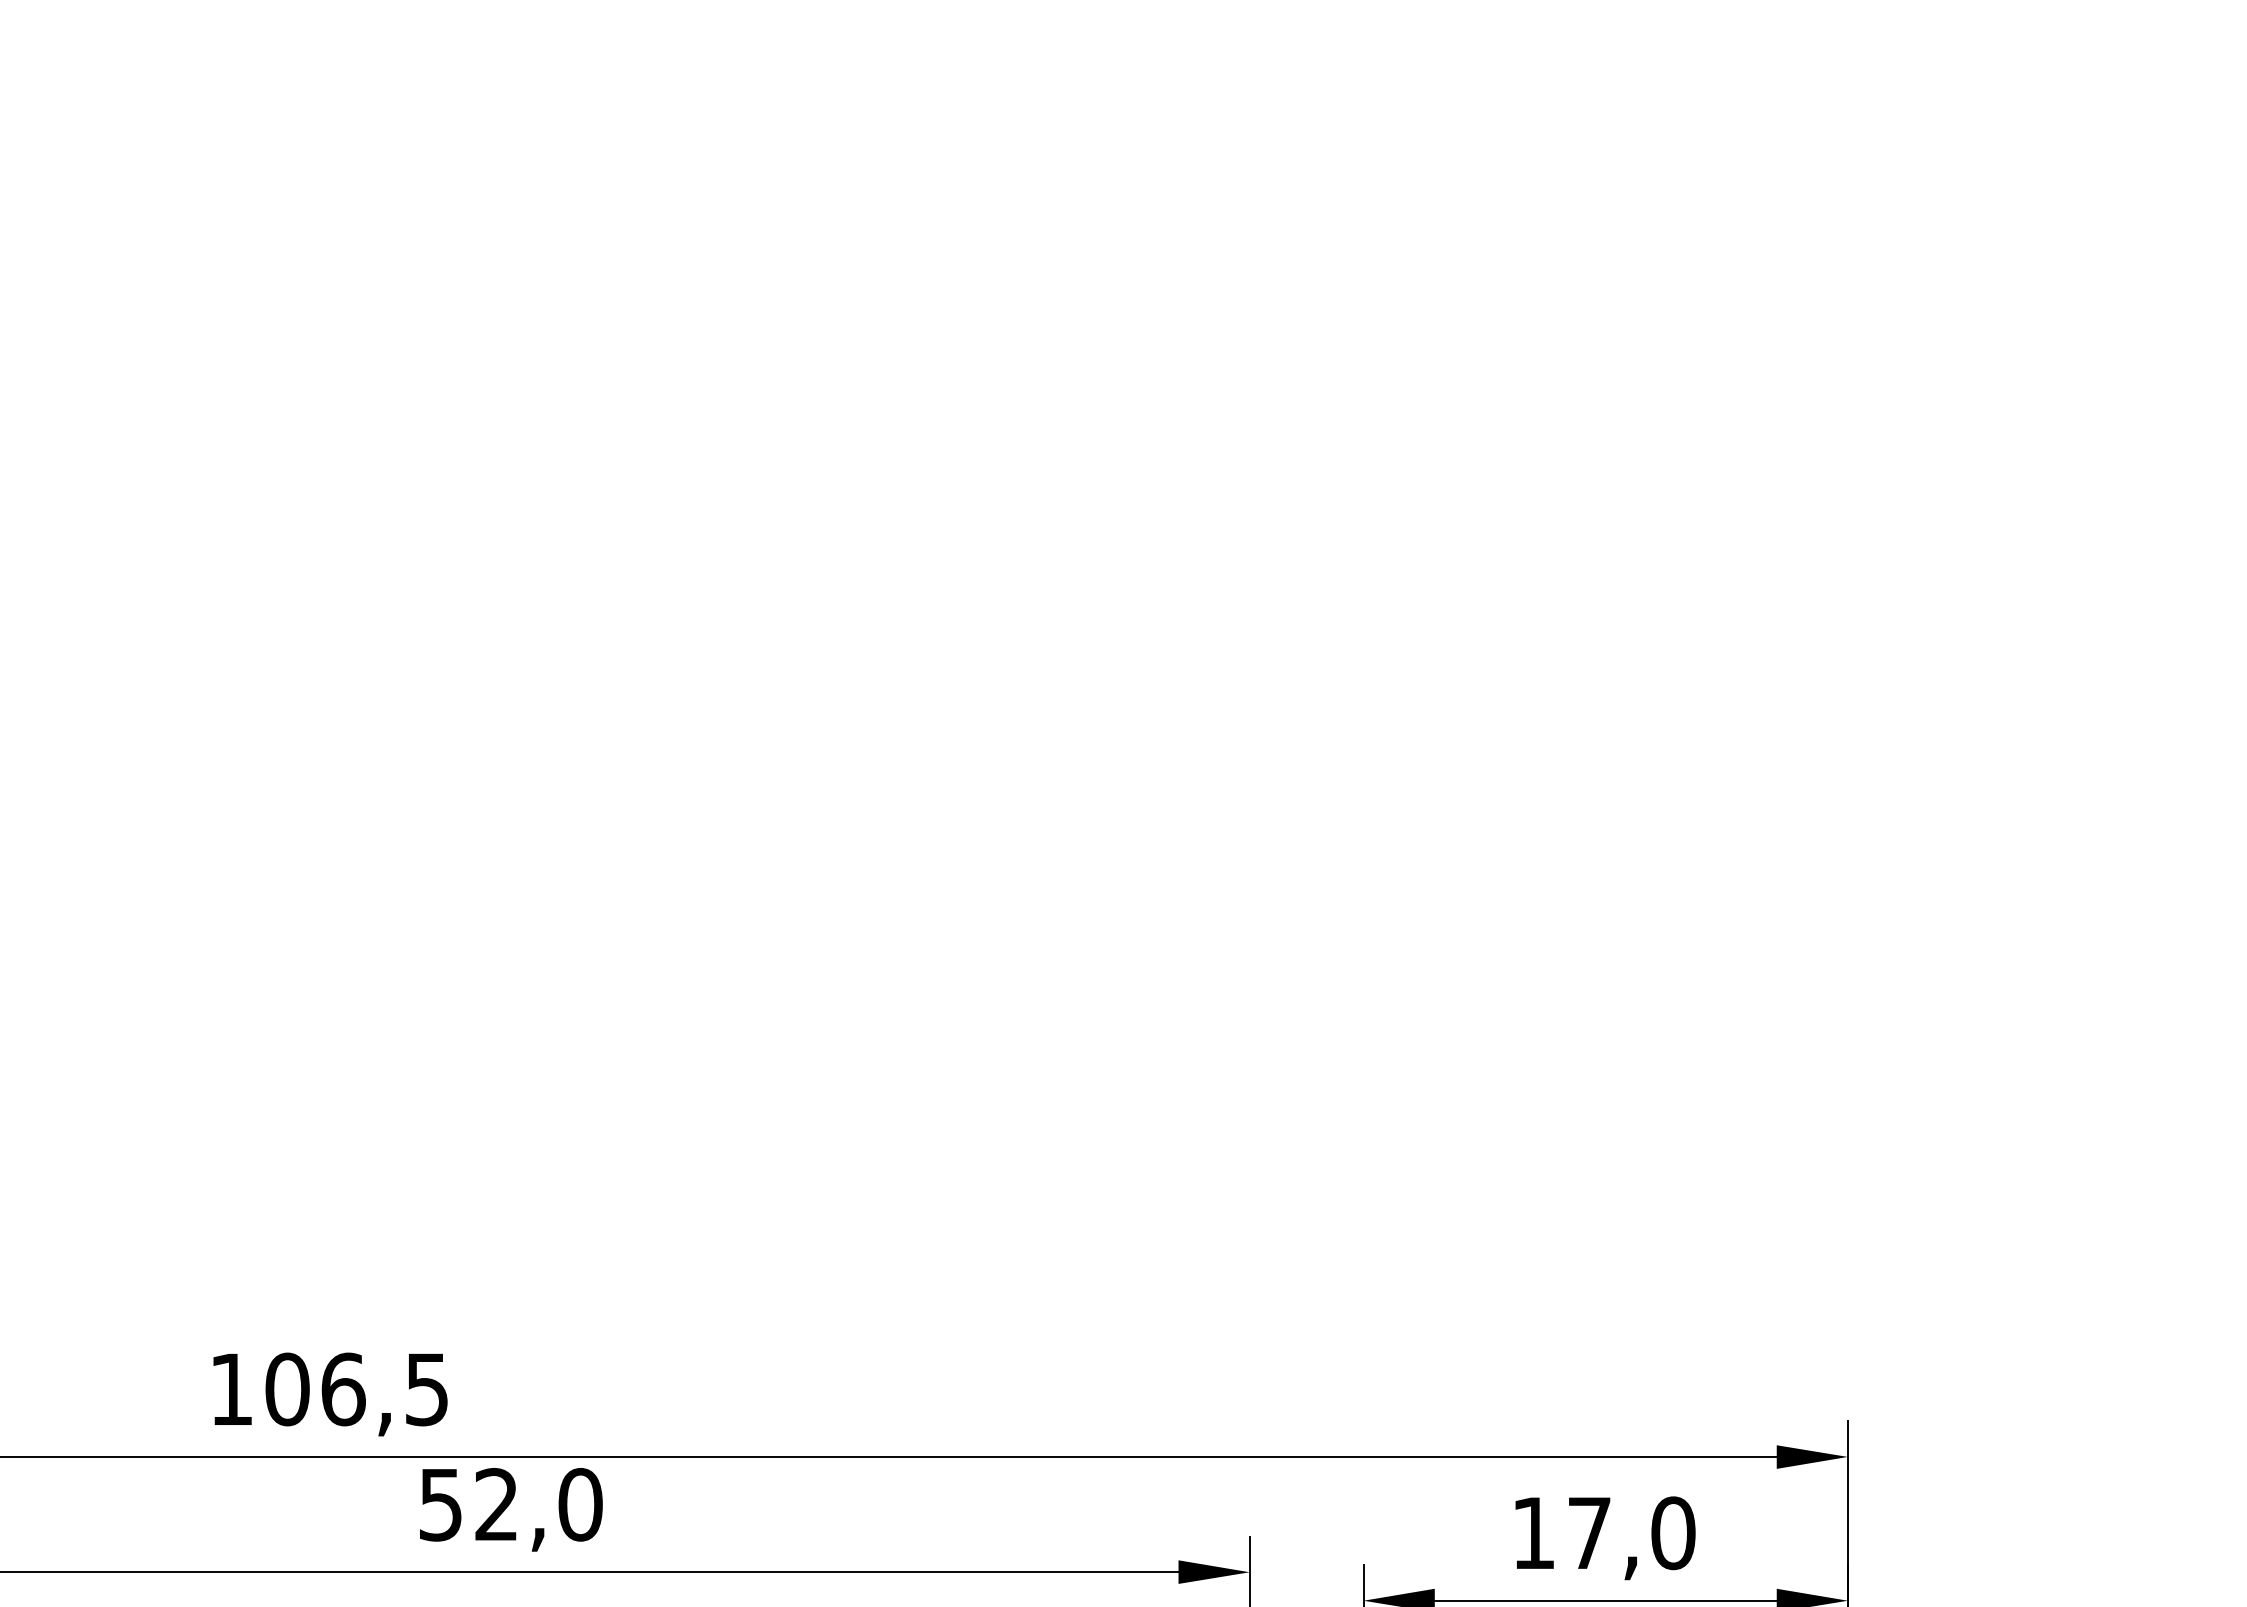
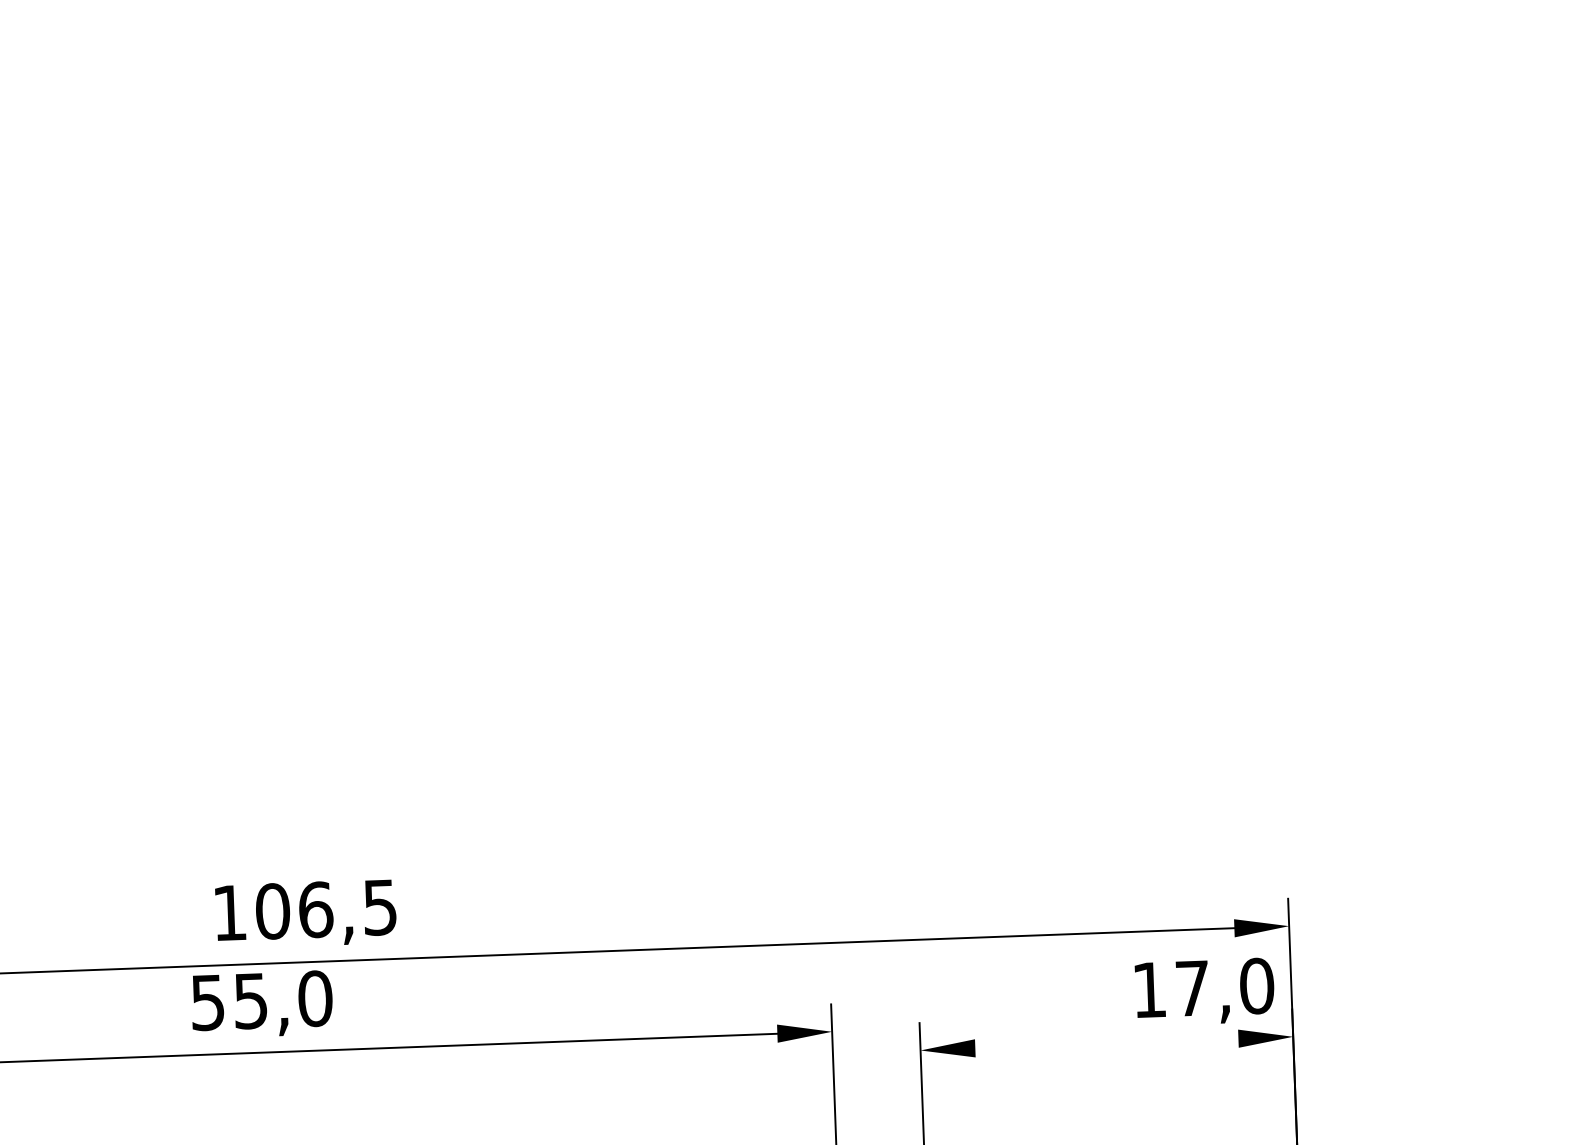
text: (330, 1394) -> (306, 914), moved
text: (496, 1504) -> (250, 1000), 52,0 -> 55,0
text: (1605, 1538) -> (1204, 992), moved
line: (1605, 1600) -> (1106, 1043), removed

